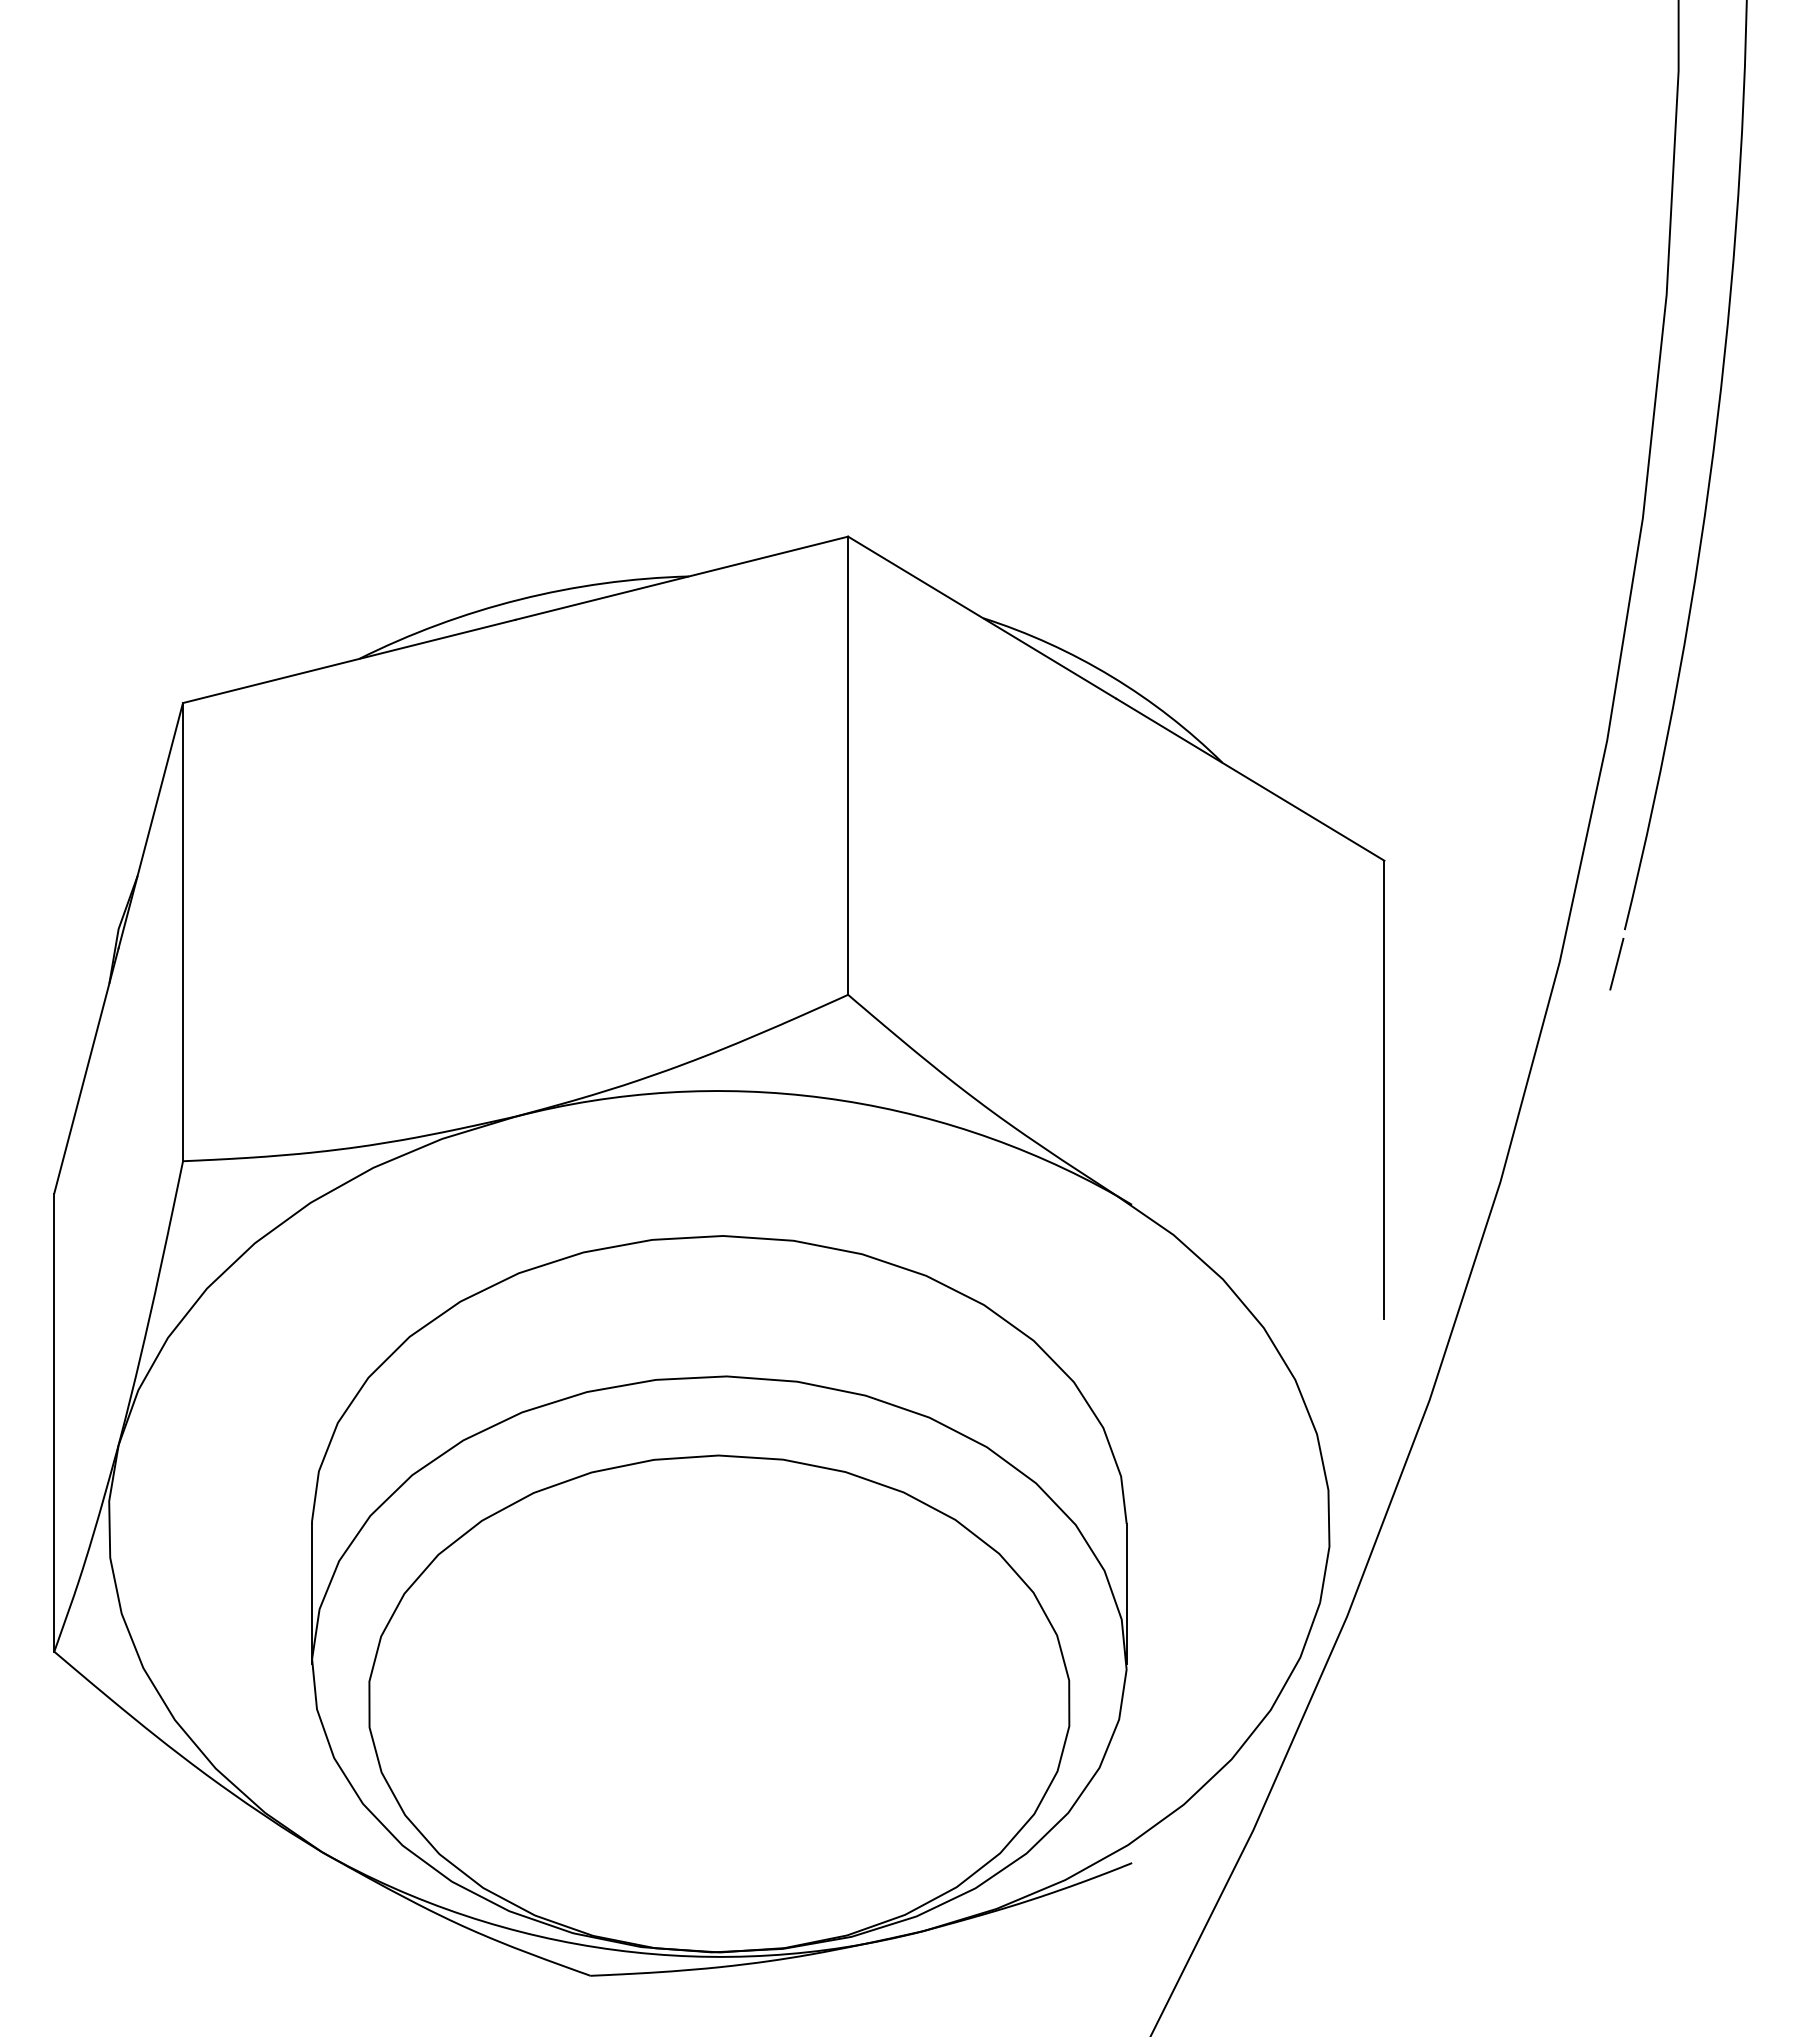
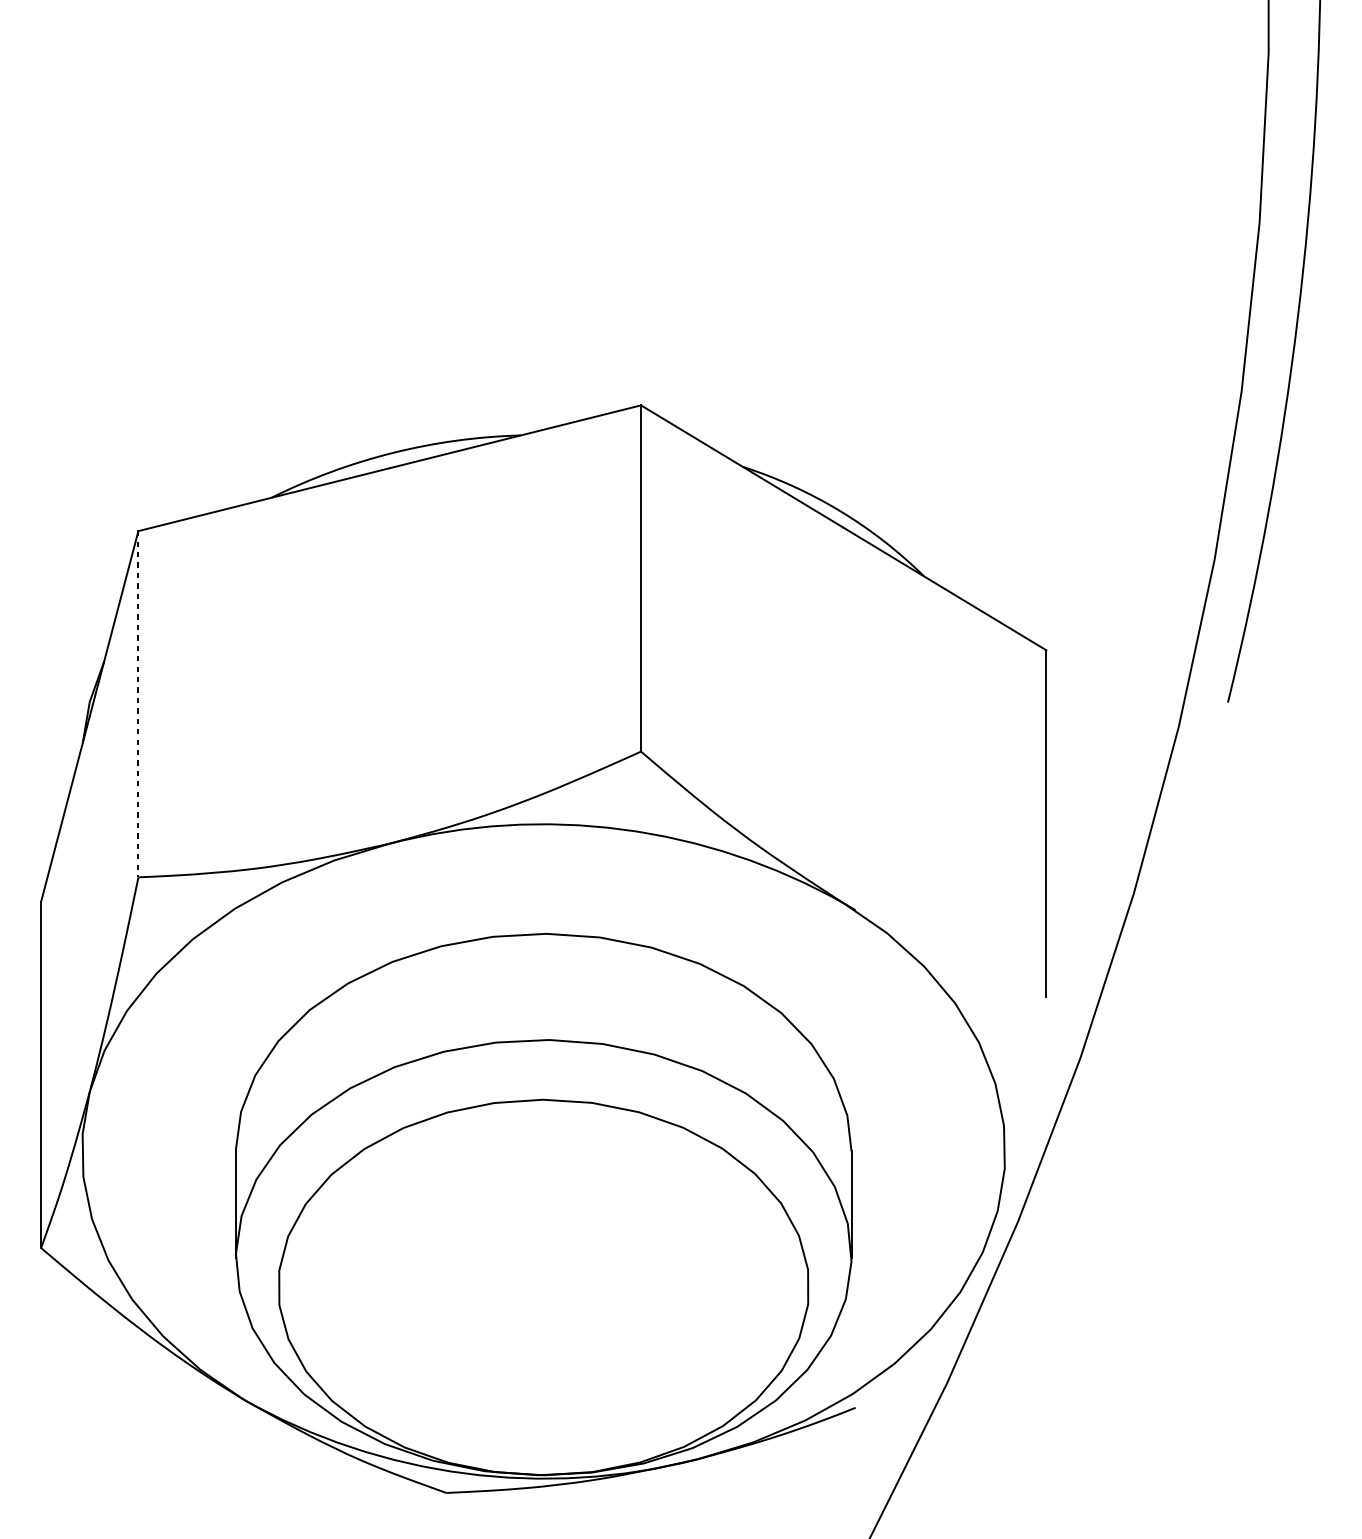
line: (183, 932) -> (138, 704), solid -> dashed
line: (1616, 964) -> (1221, 728), removed

